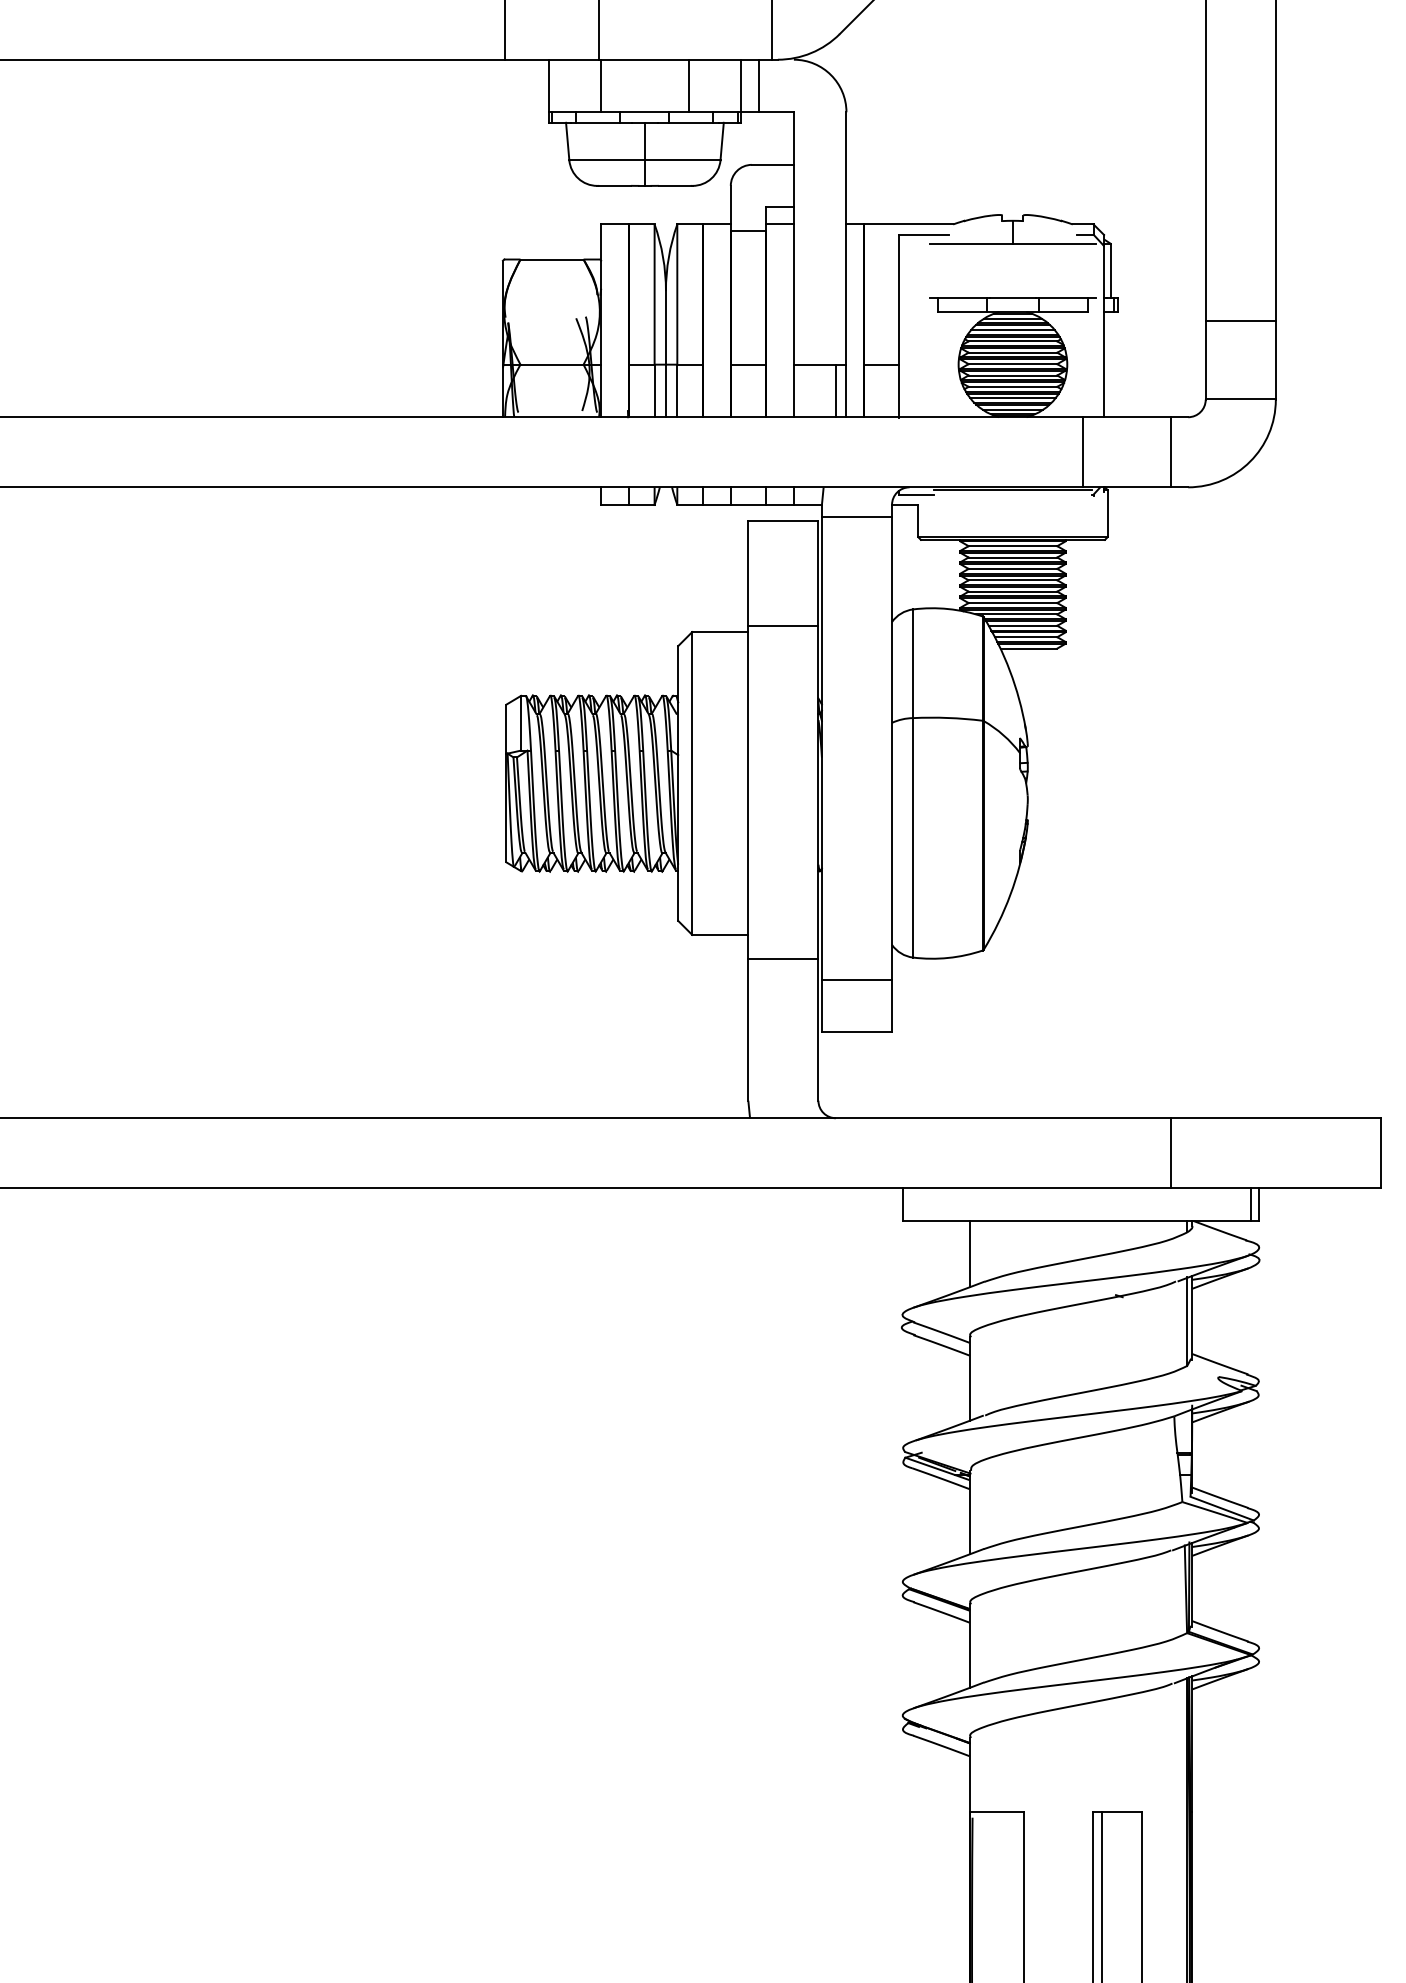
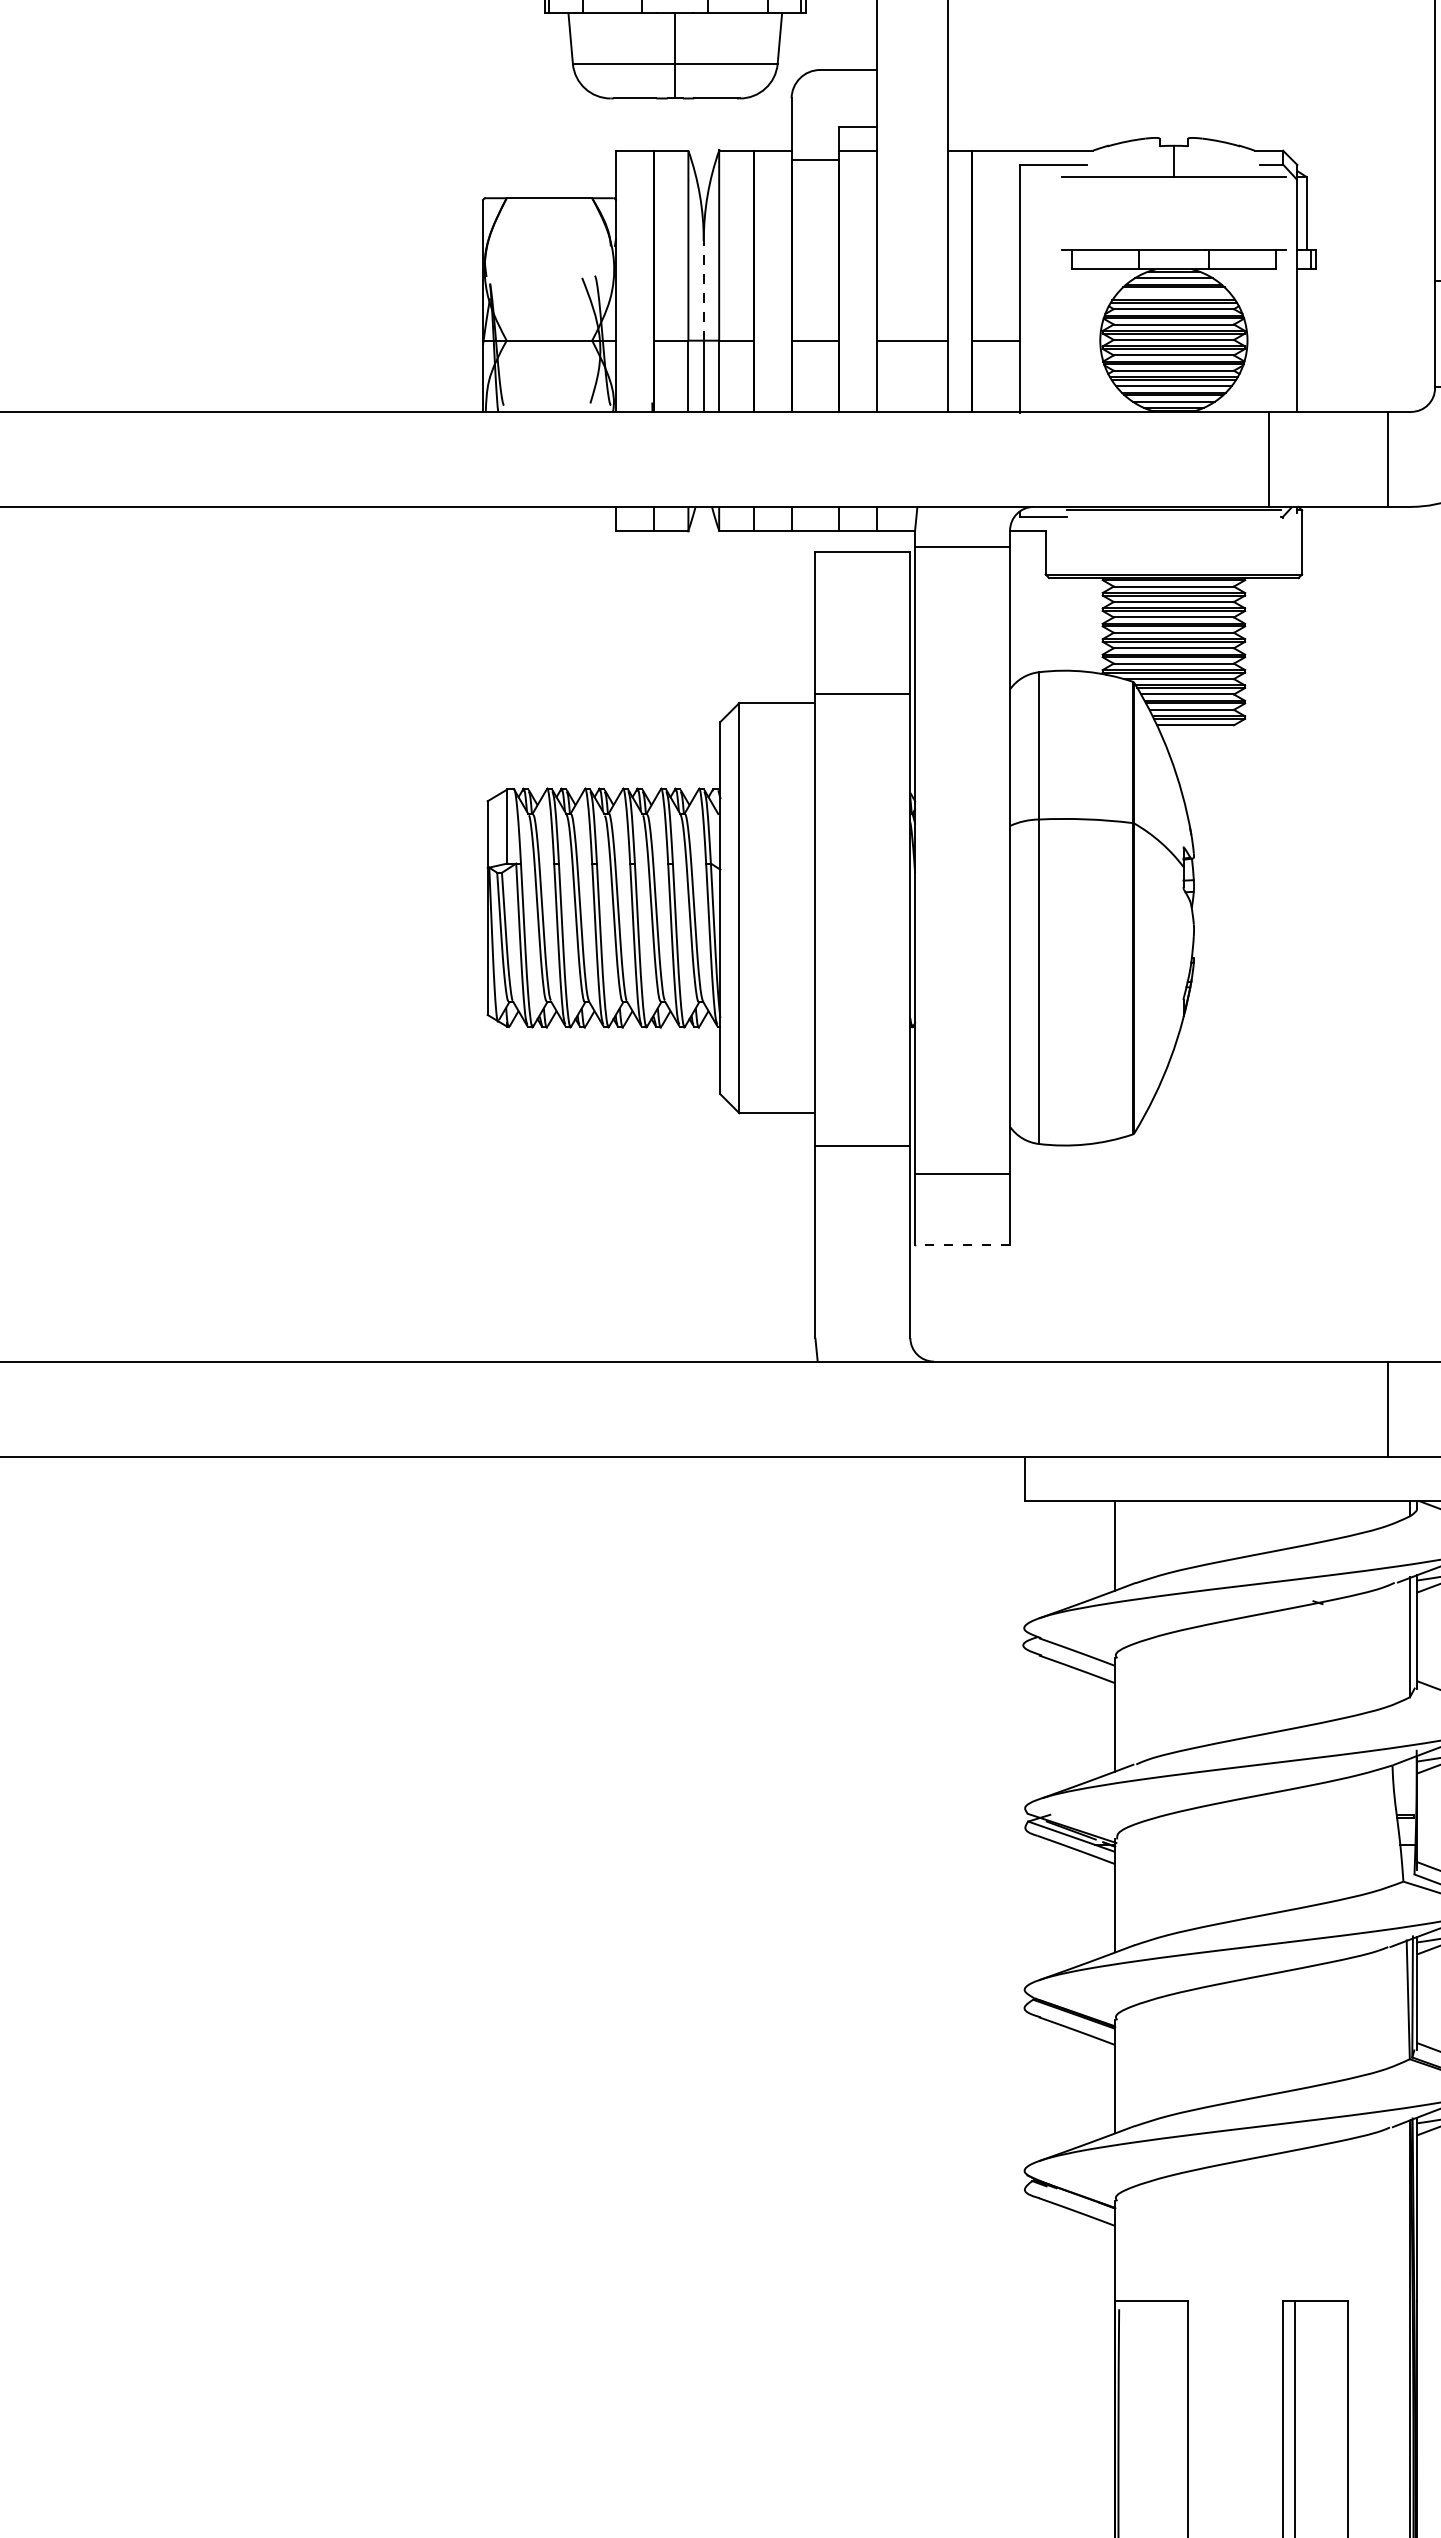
line: (665, 327) -> (703, 290), solid -> dashed
line: (1012, 330) -> (1173, 294), removed
line: (835, 390) -> (933, 375), removed
line: (856, 1032) -> (961, 1245), solid -> dashed

